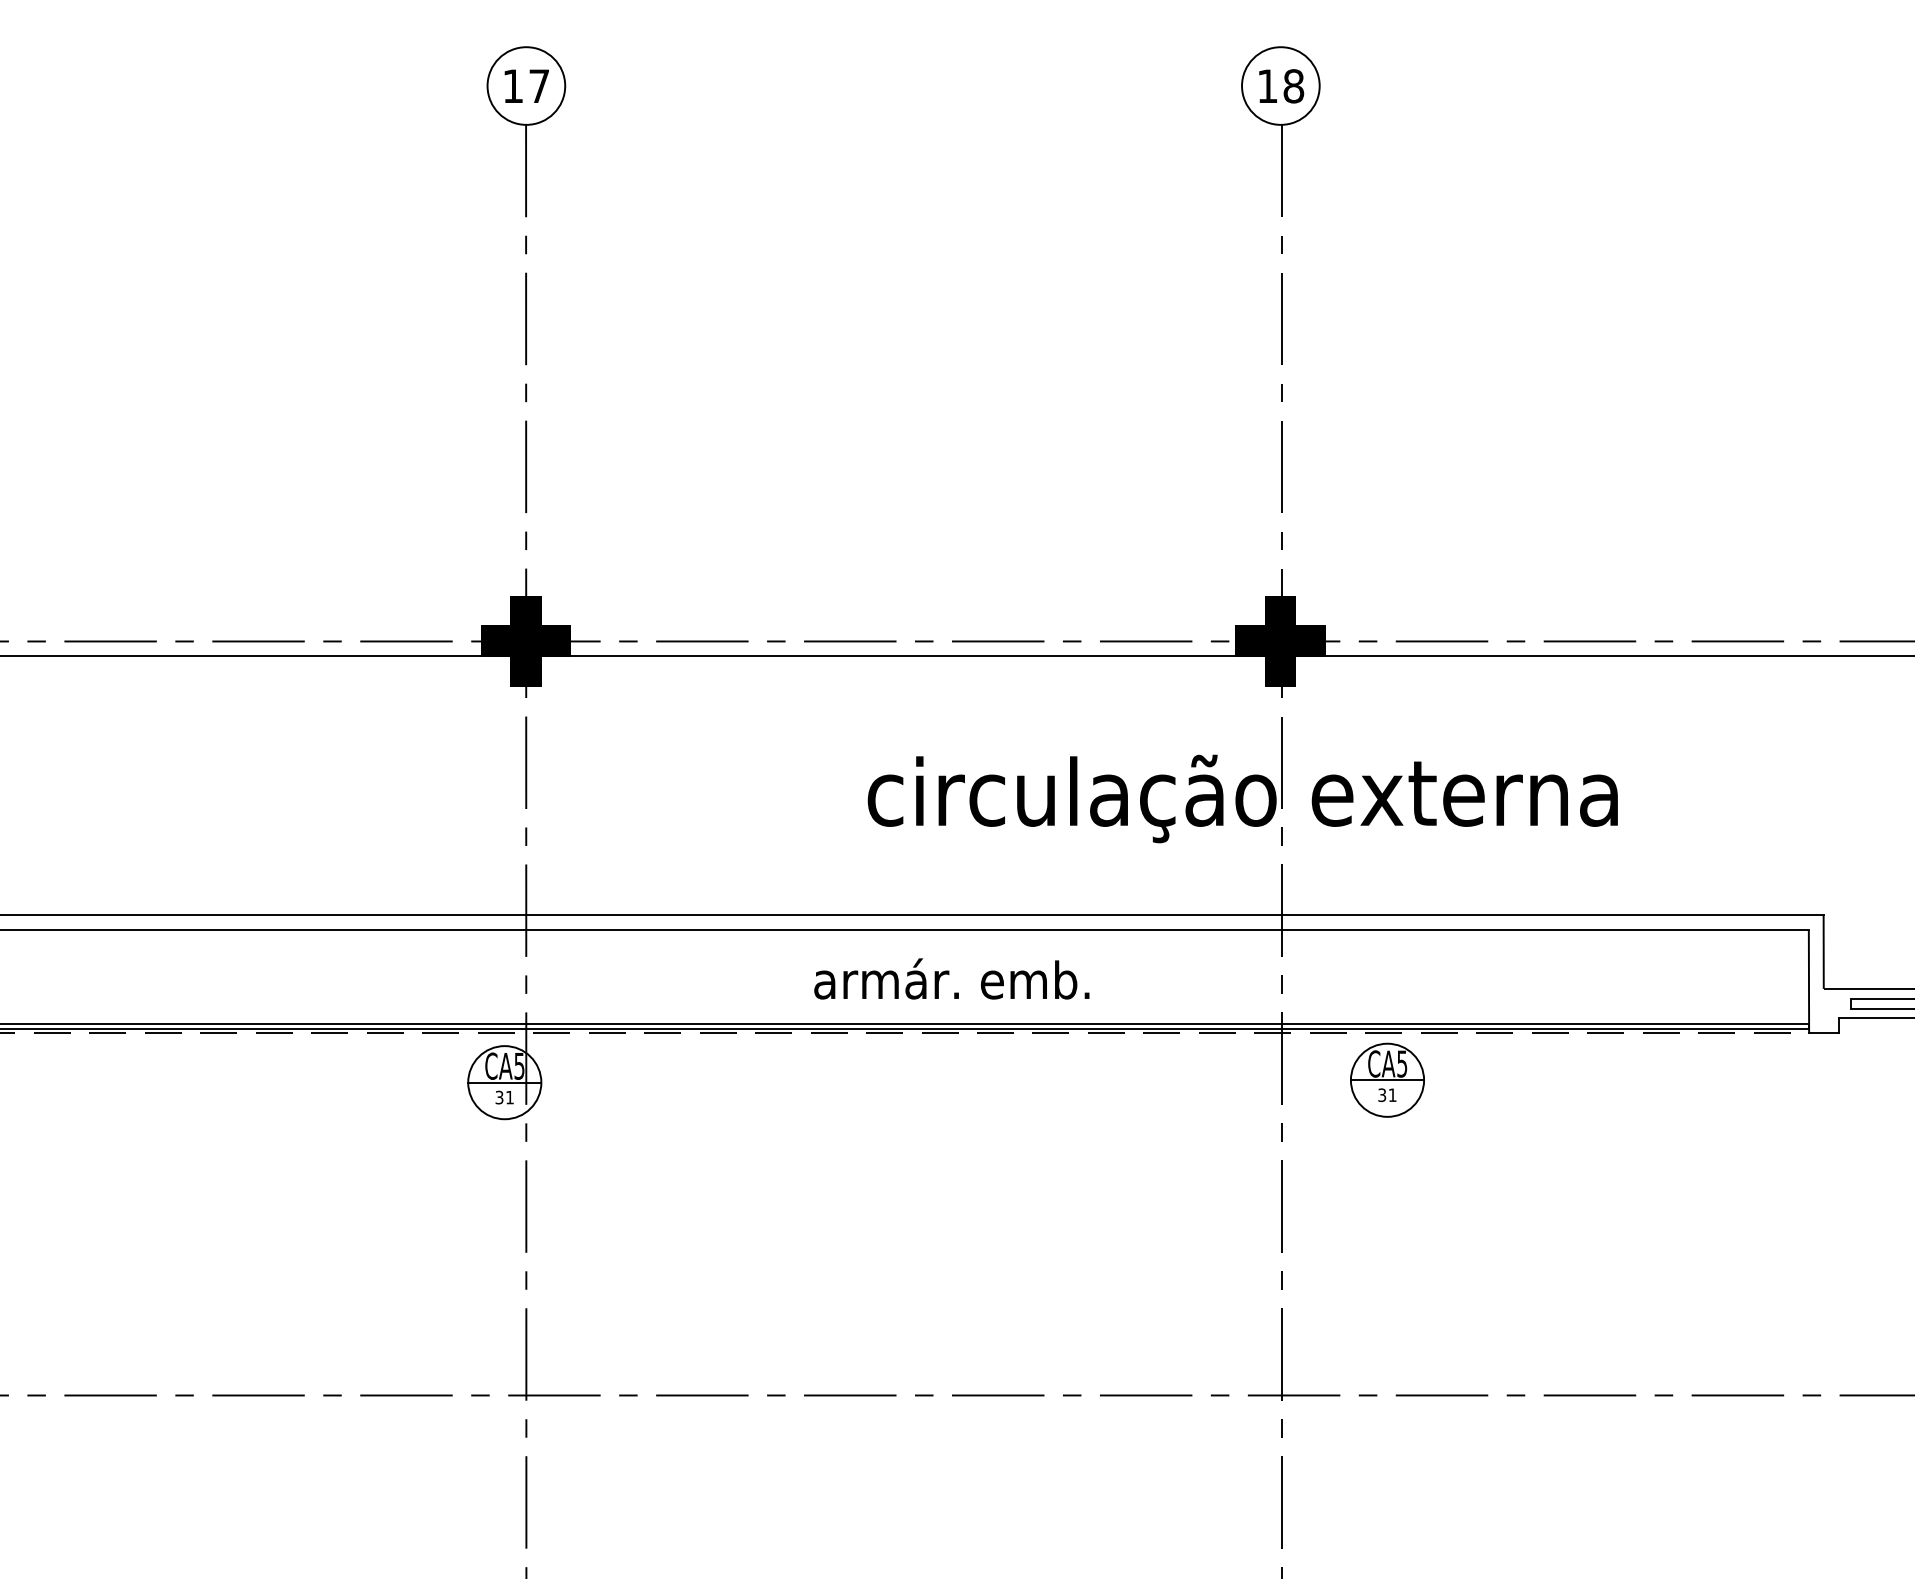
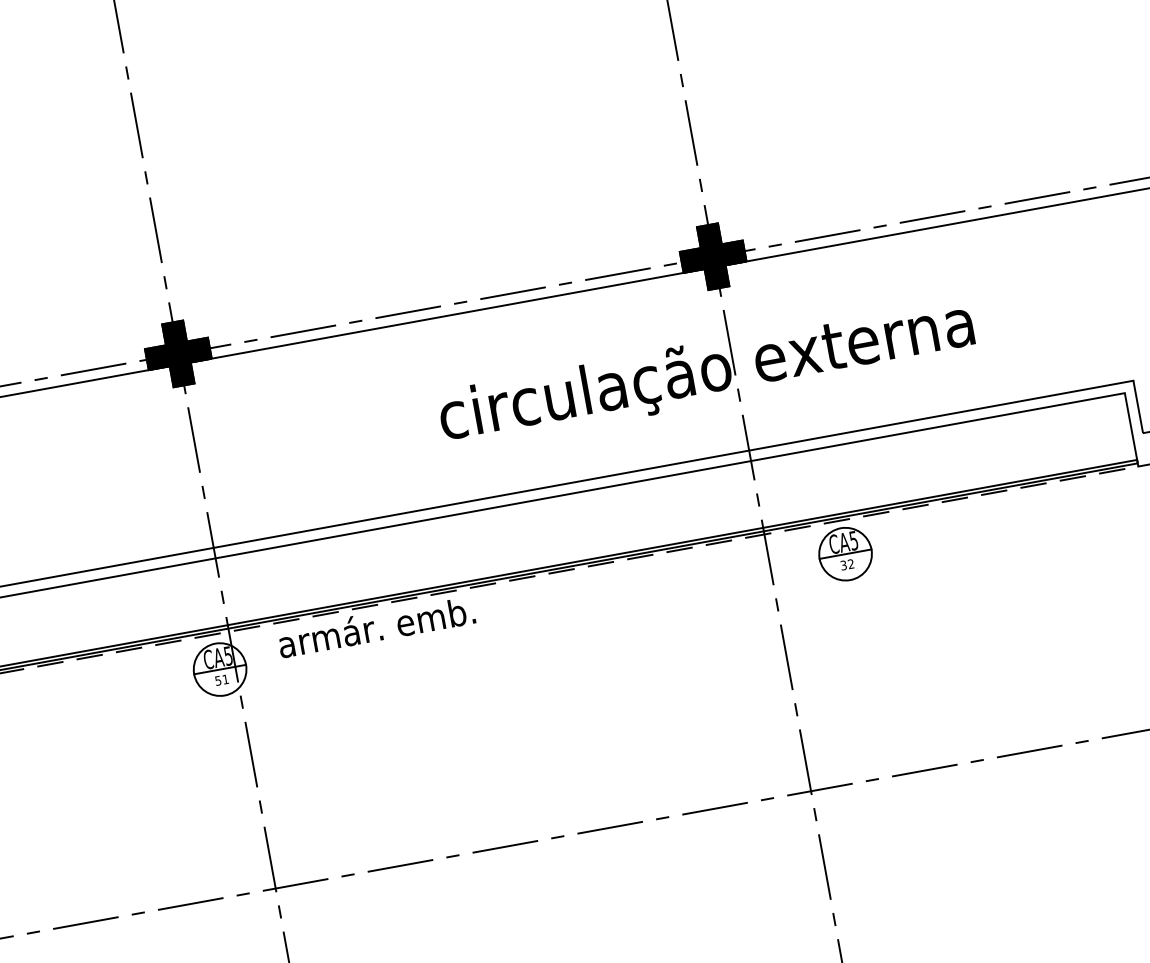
text: (951, 978) -> (376, 626), moved
text: (1392, 1094) -> (850, 563), 31 -> 32
text: (499, 1096) -> (218, 680), 31 -> 51

